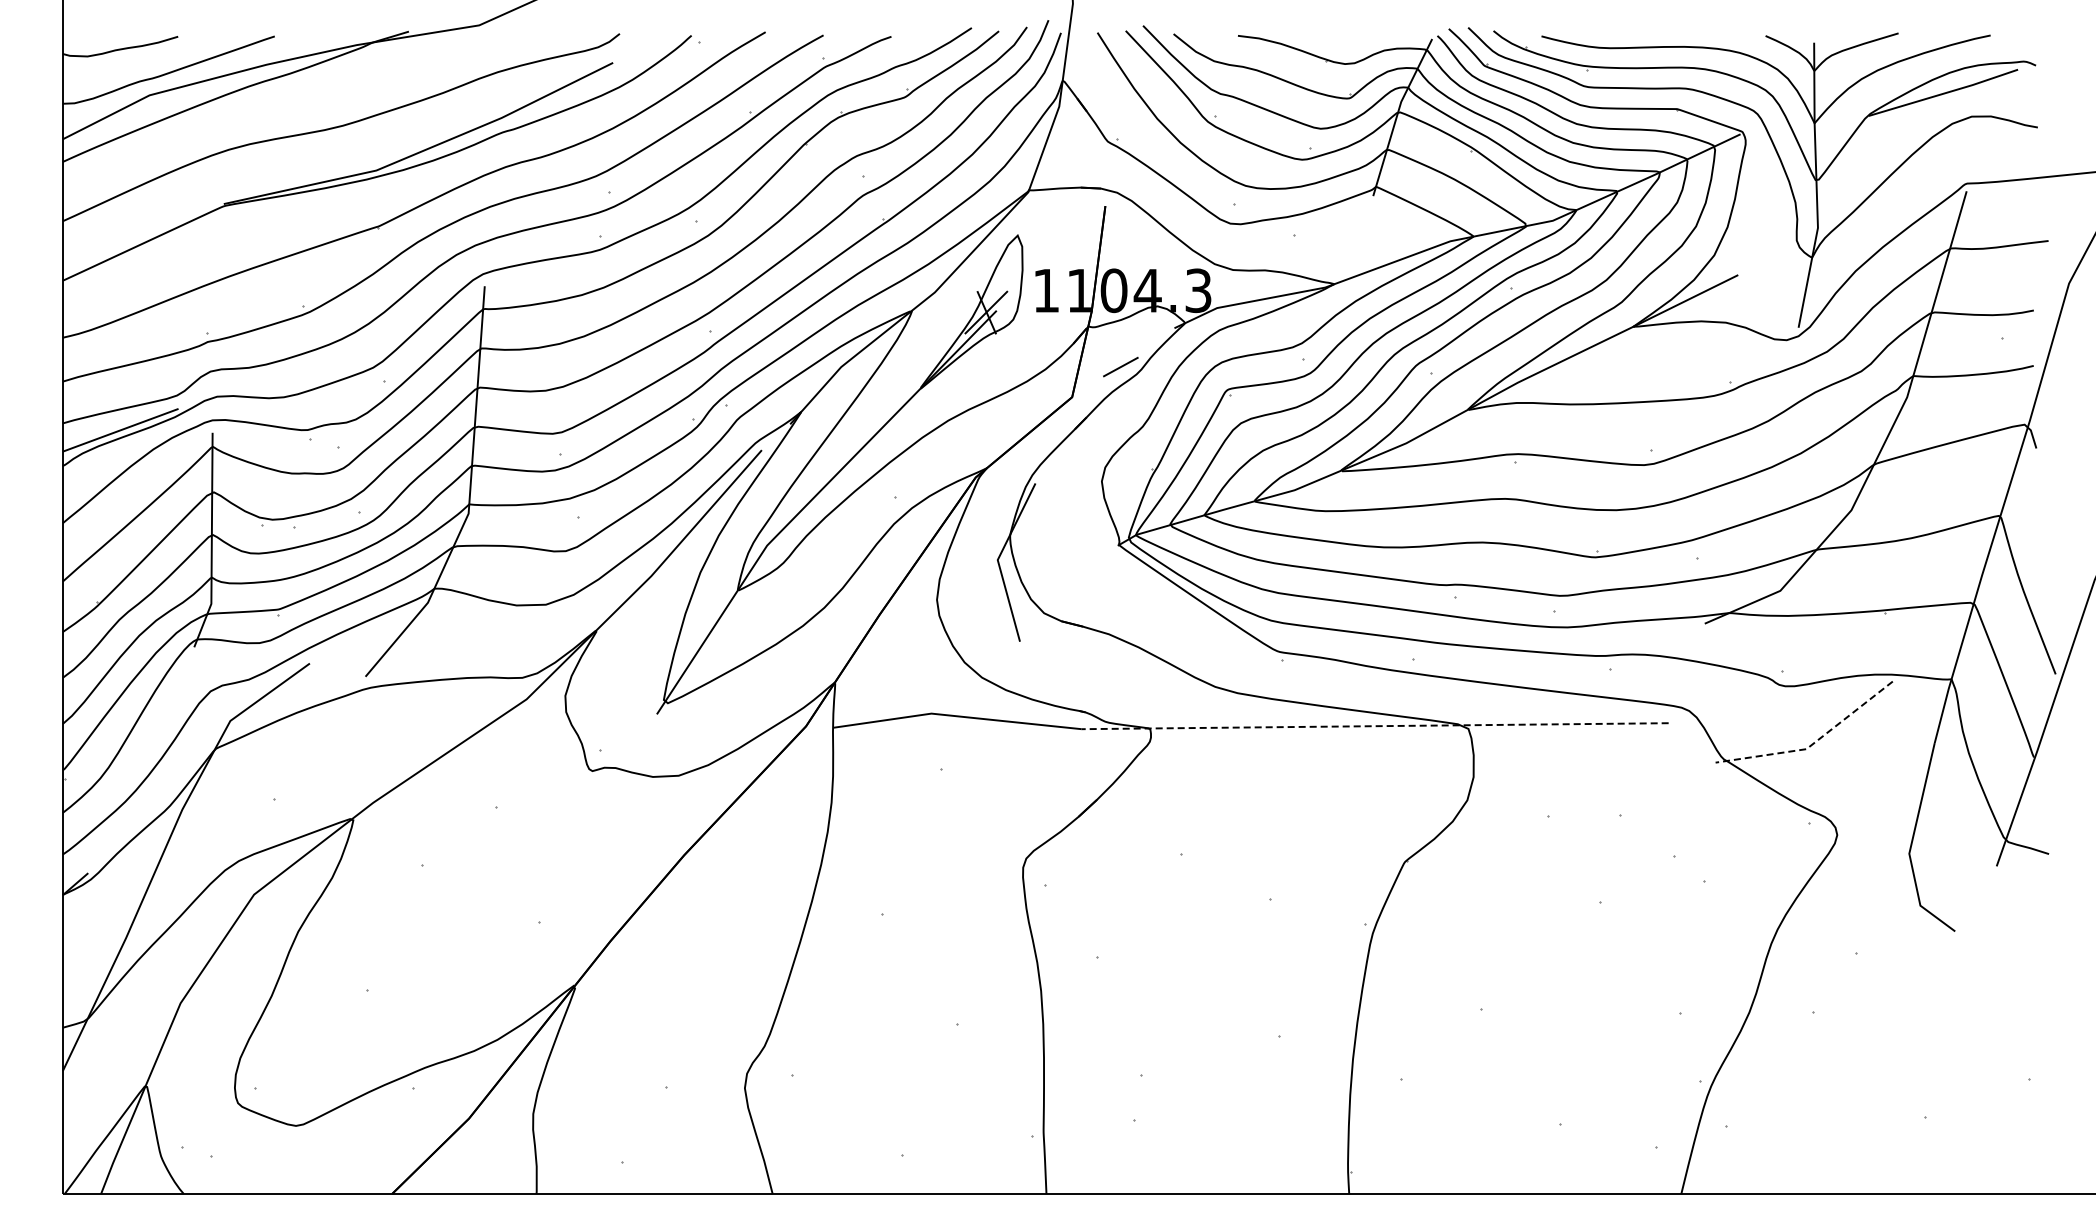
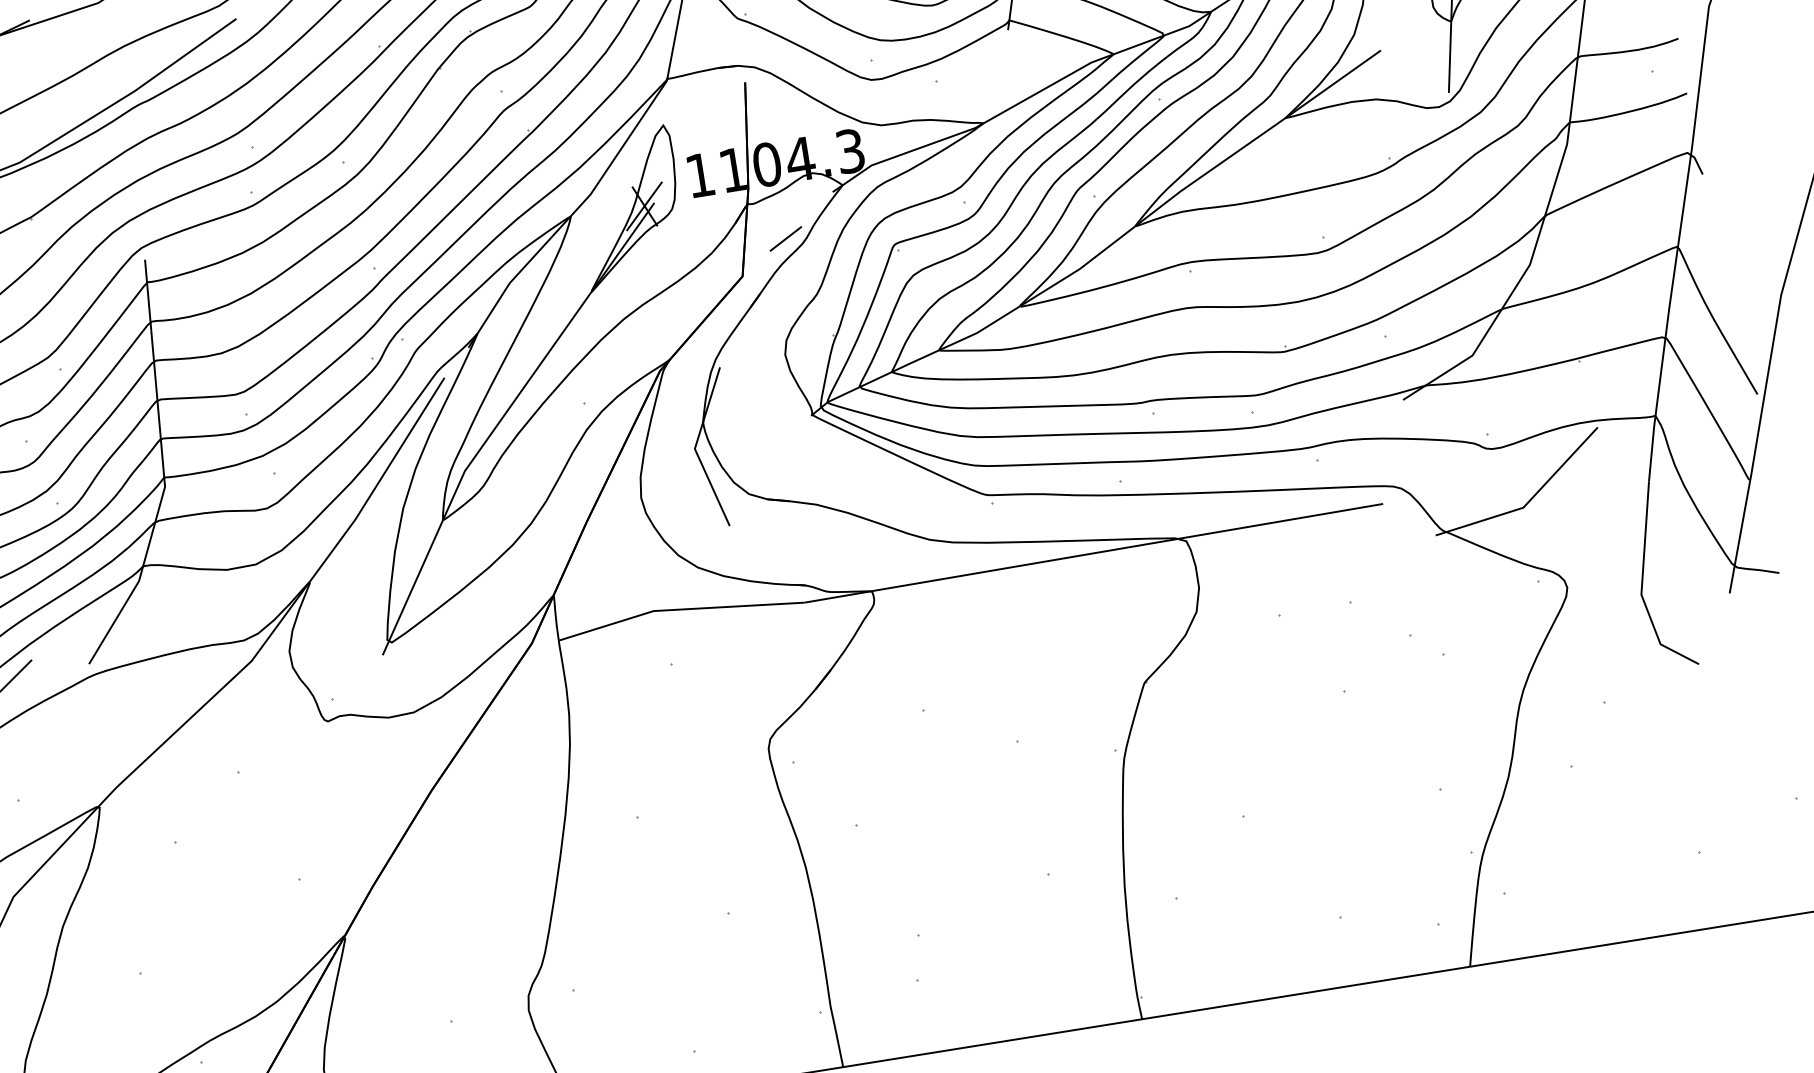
line: (1375, 726) -> (1094, 553), dashed -> solid
line: (1812, 744) -> (1528, 502), dashed -> solid

